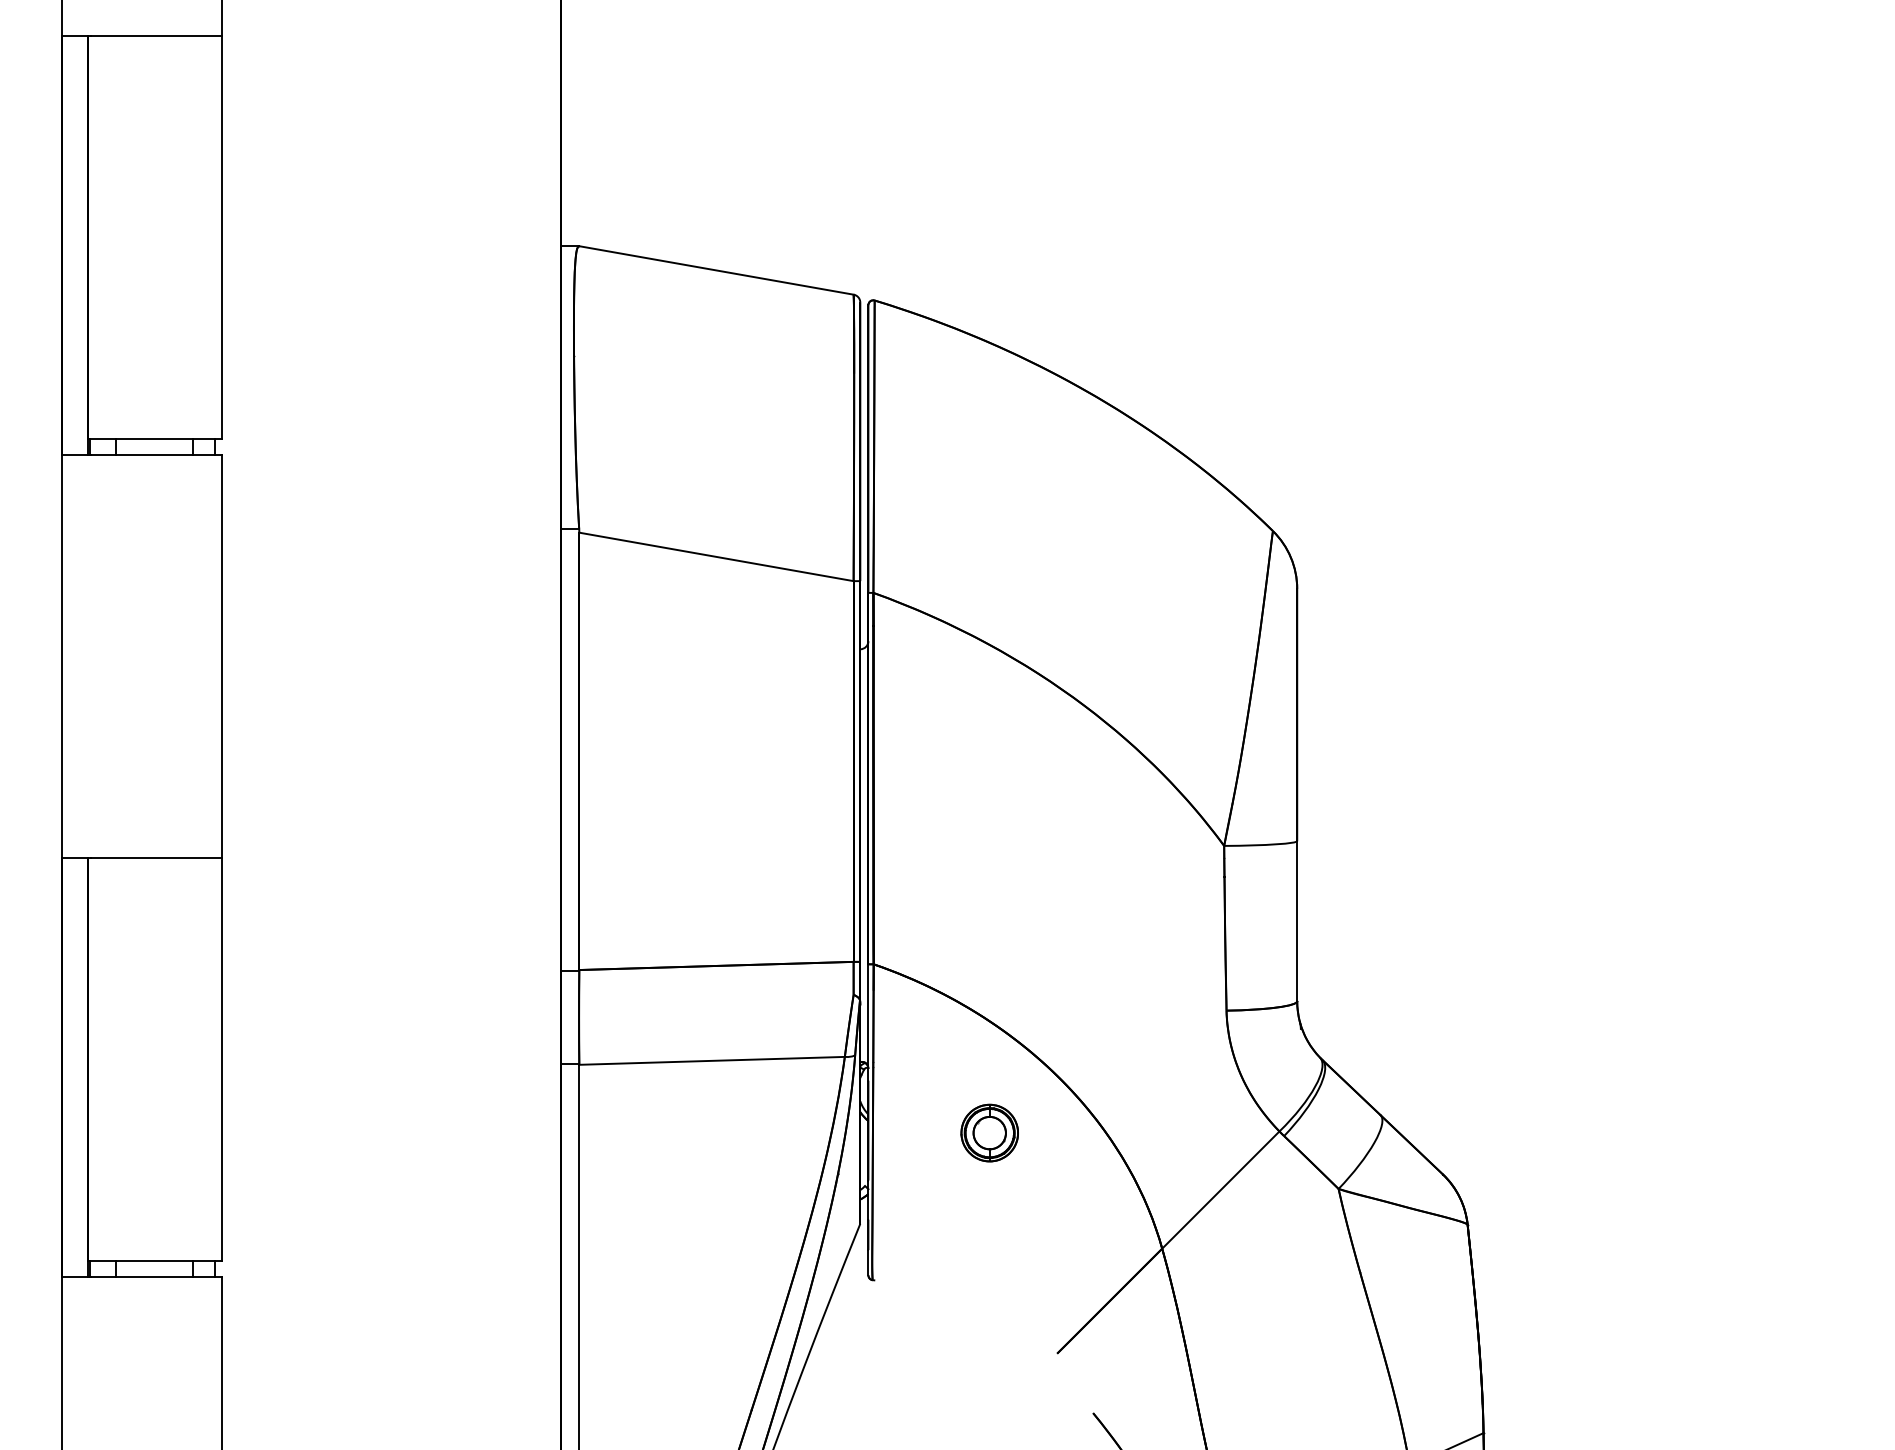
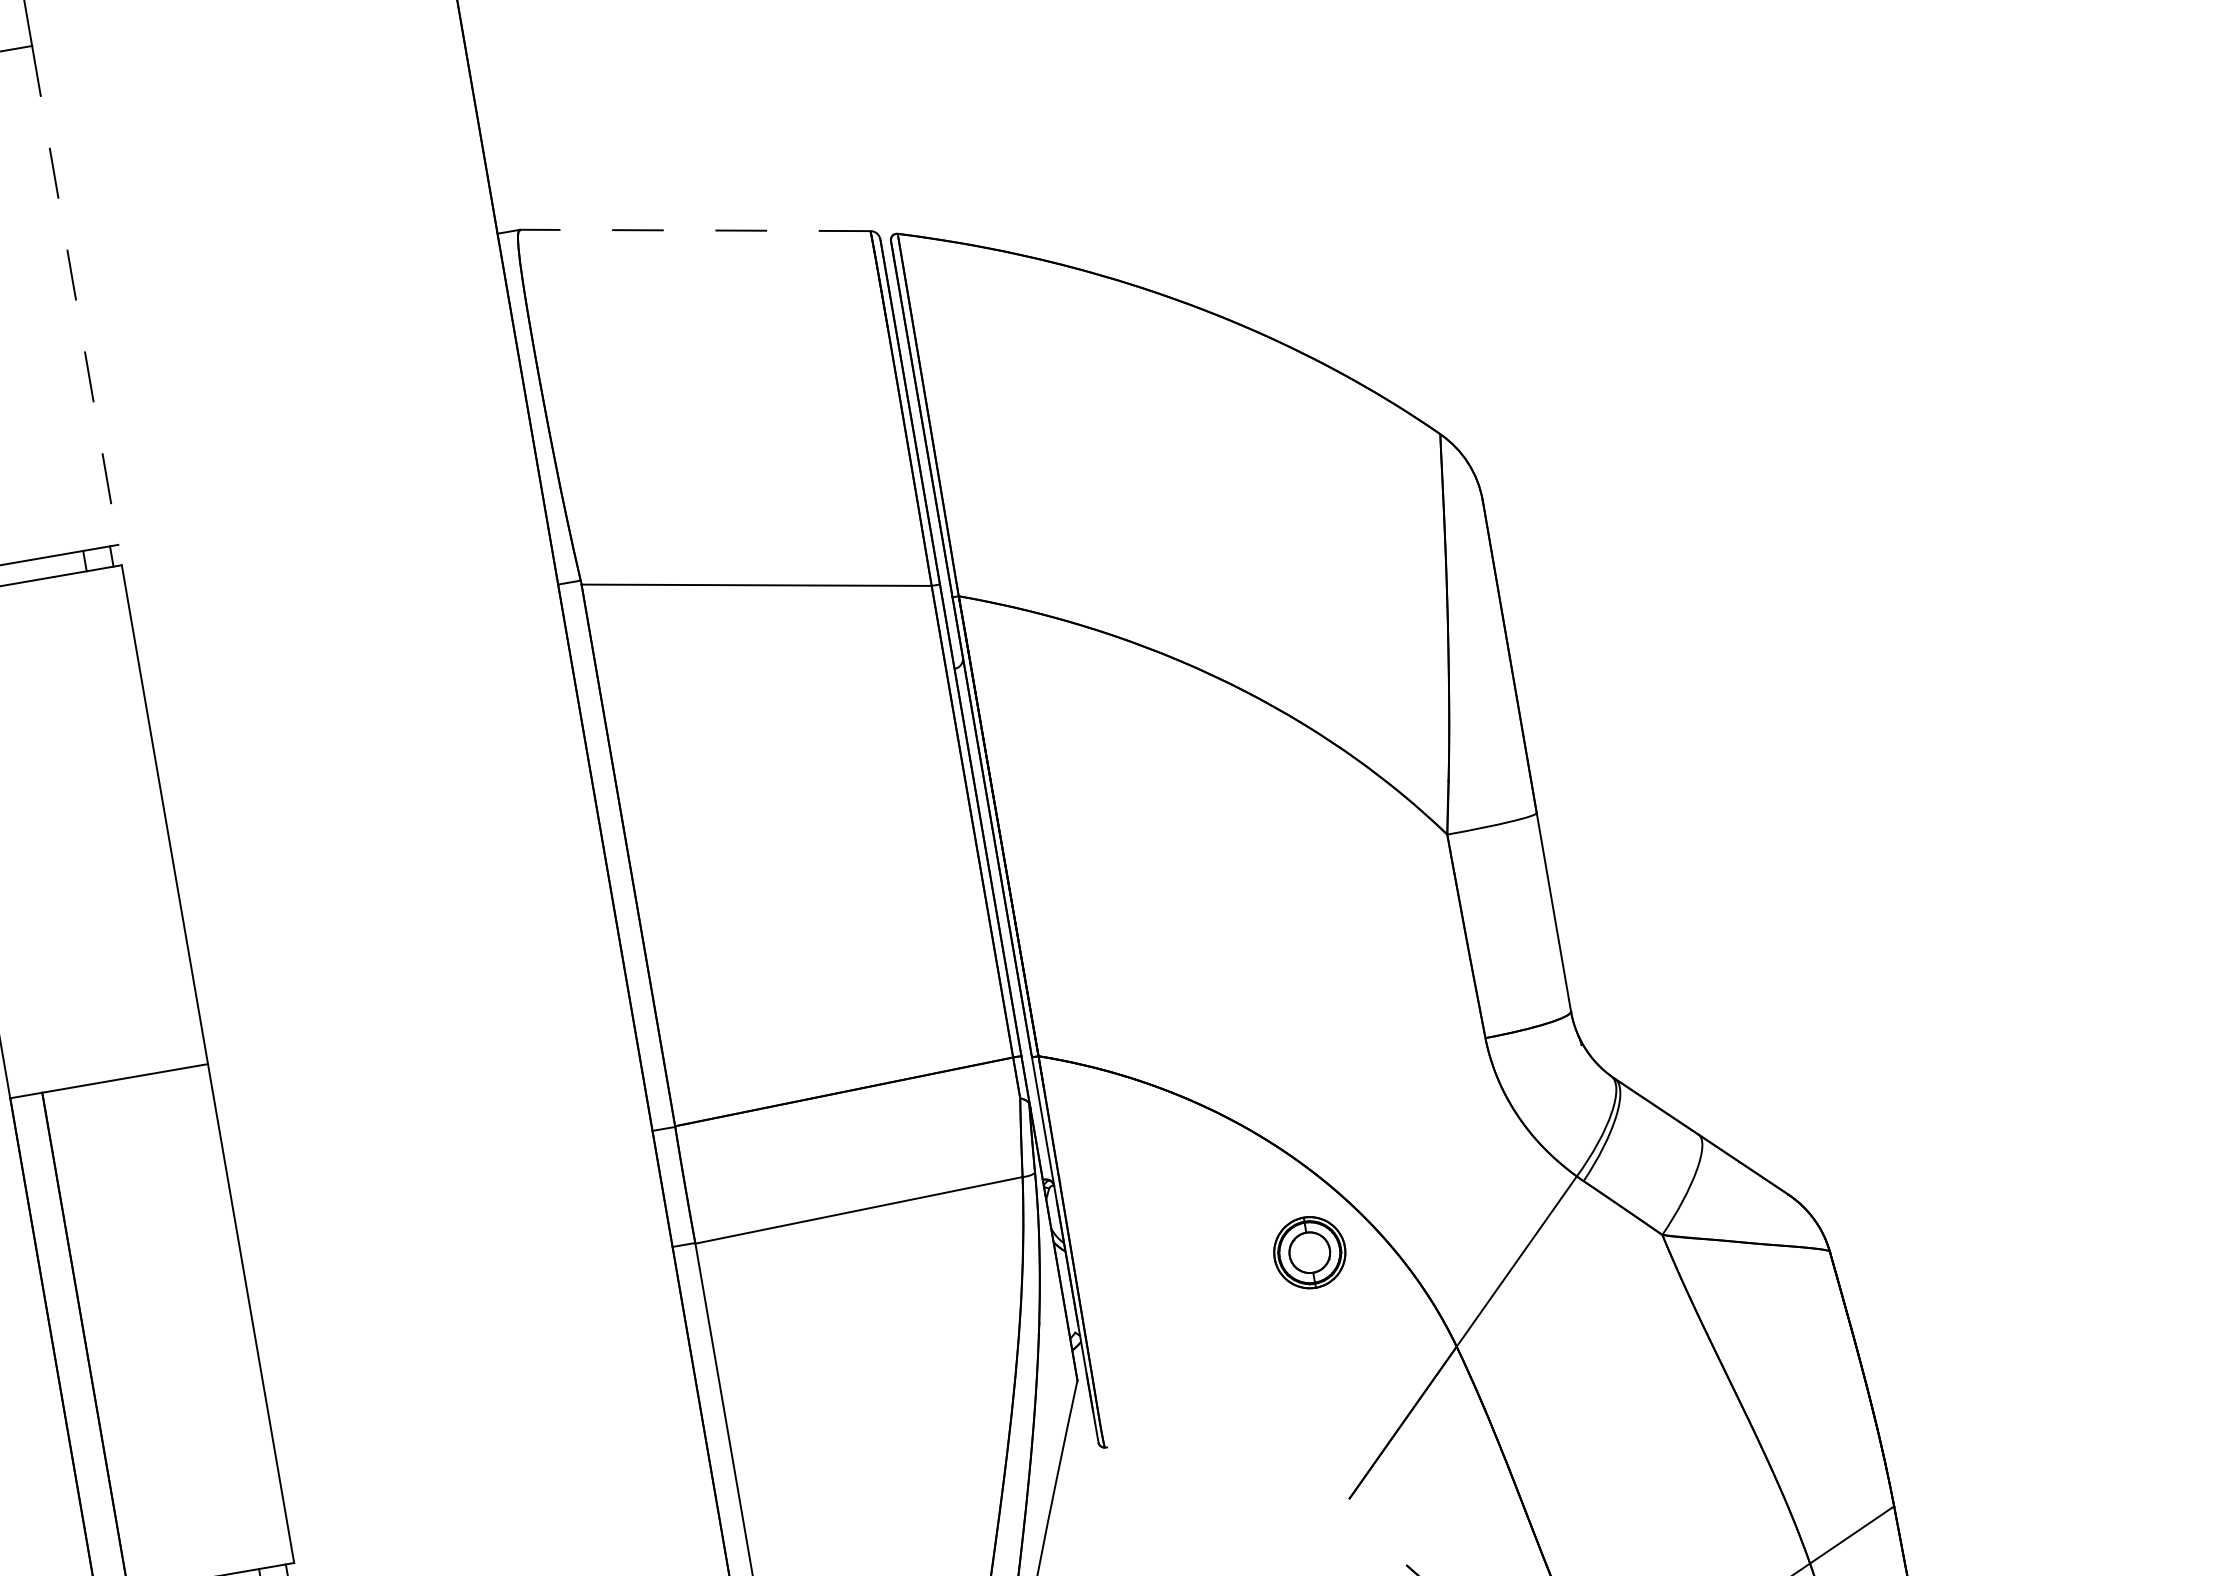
line: (221, 237) -> (75, 295), solid -> dashed
line: (715, 270) -> (694, 230), solid -> dashed
part: (989, 1132) -> (1309, 1252), moved

